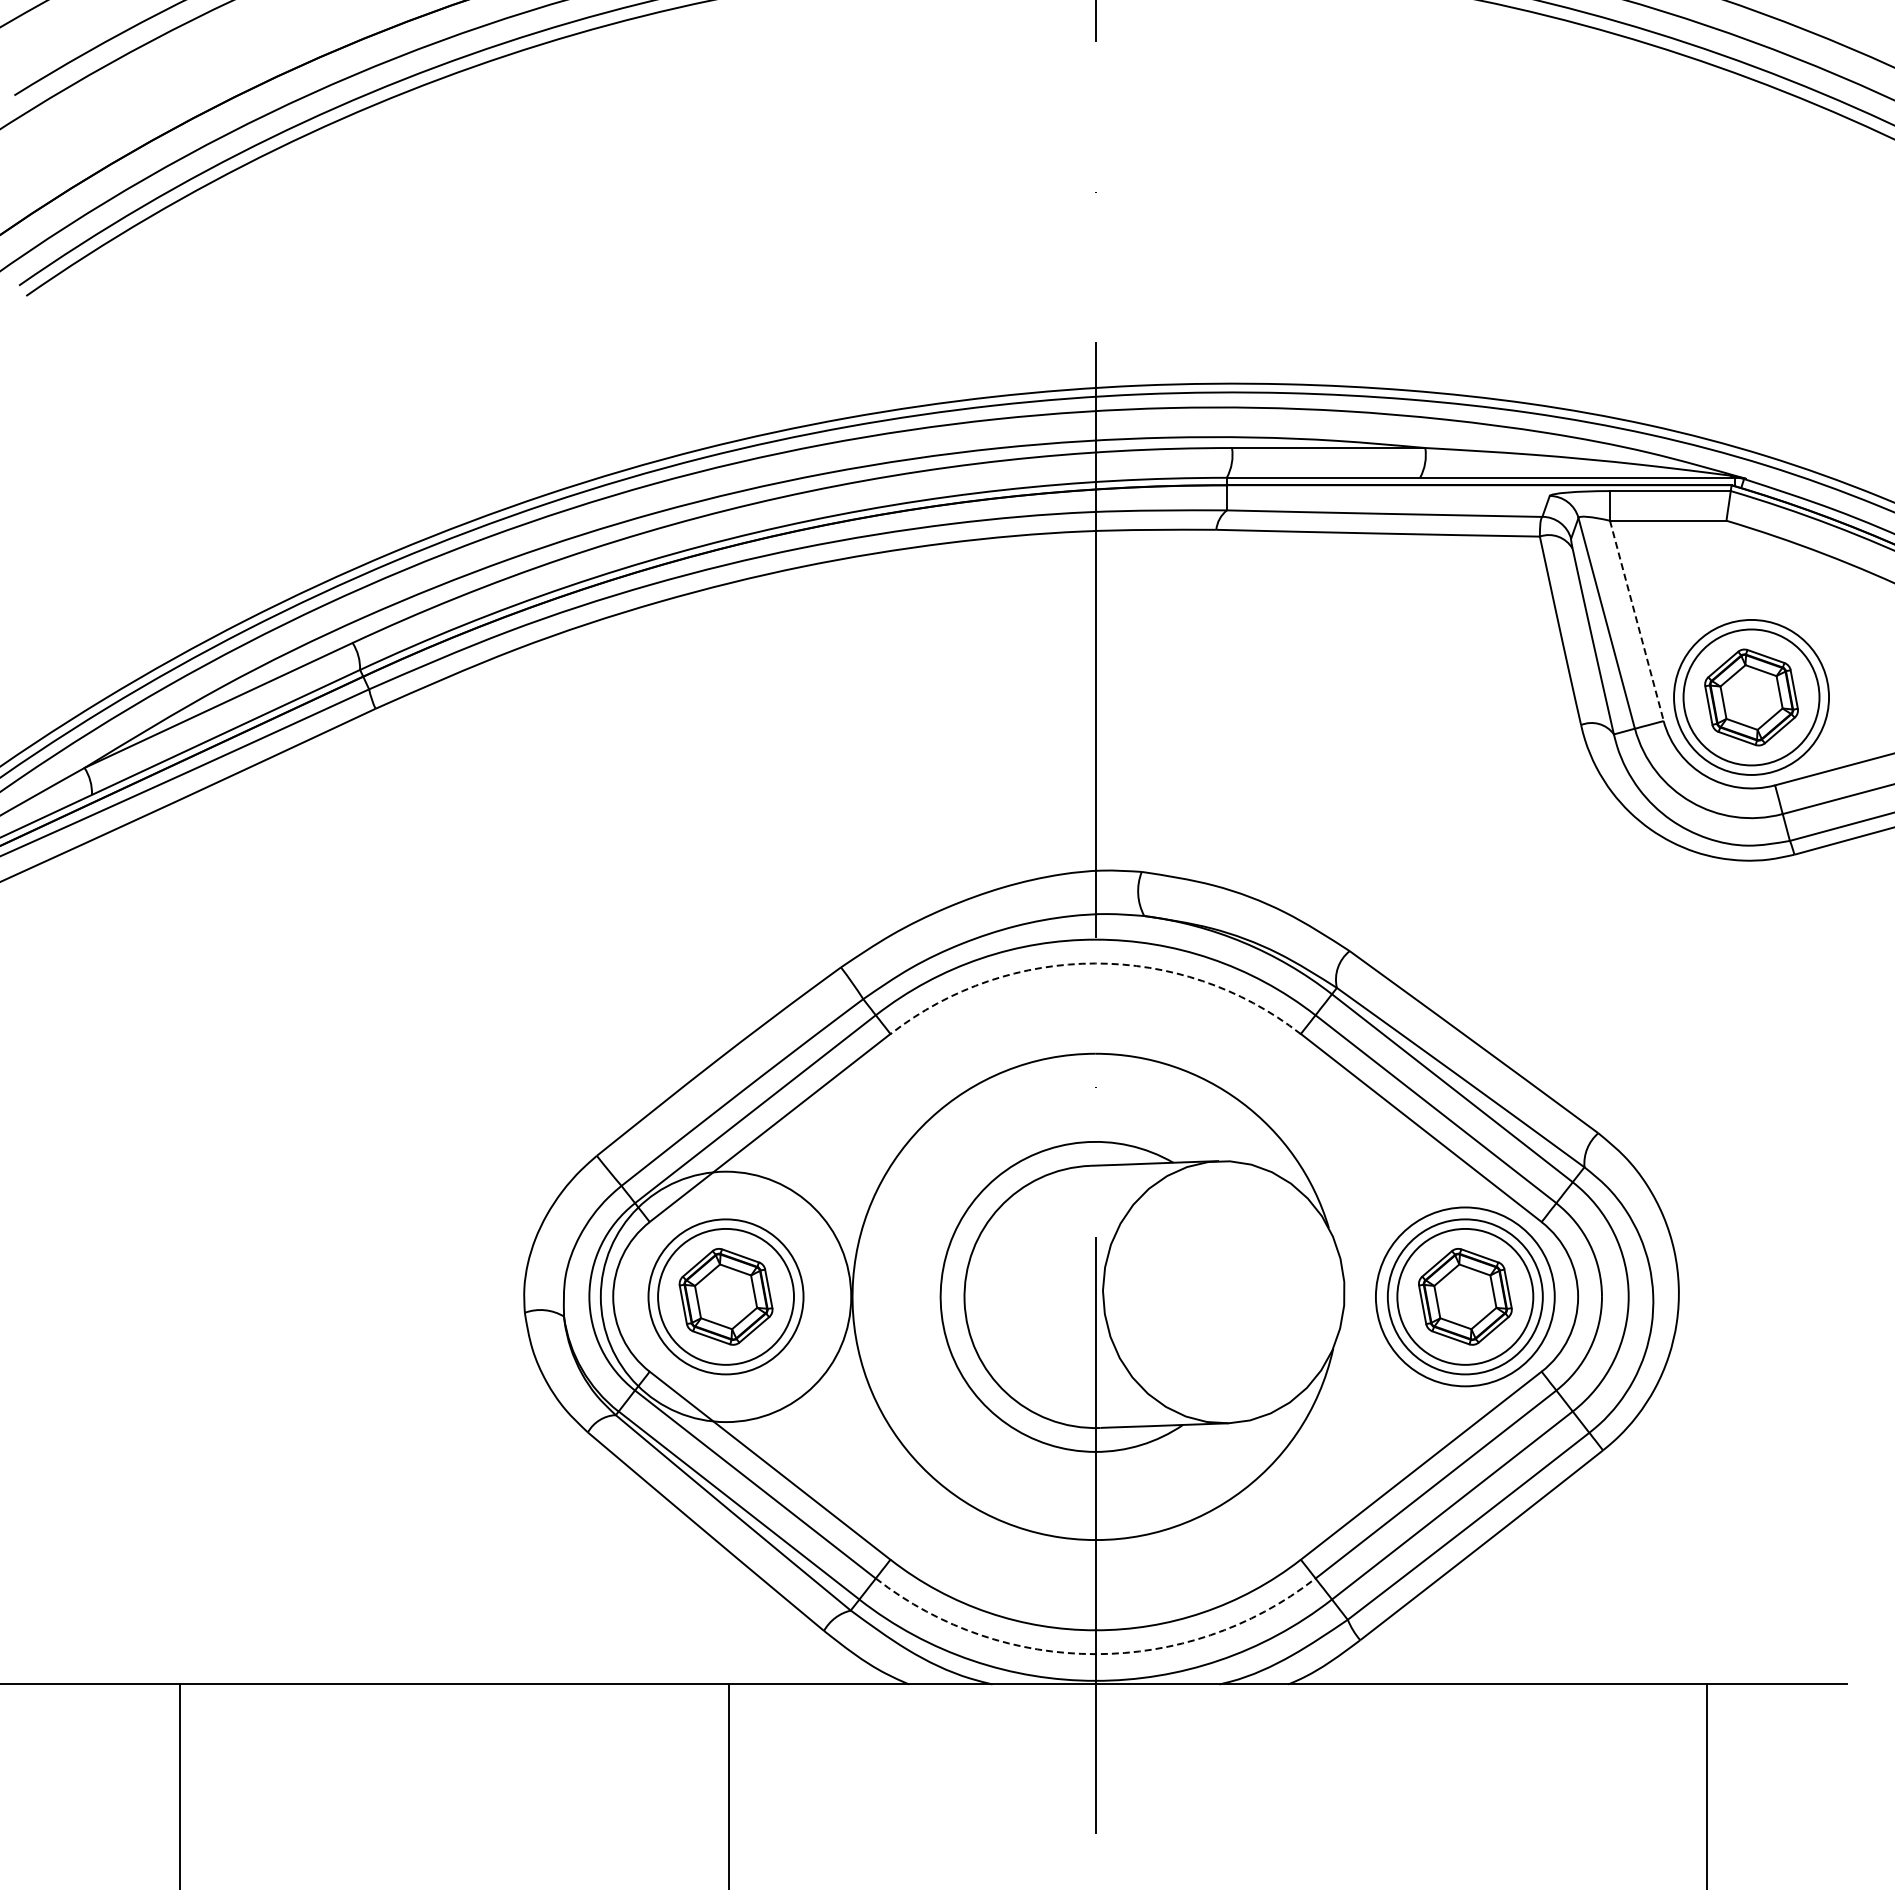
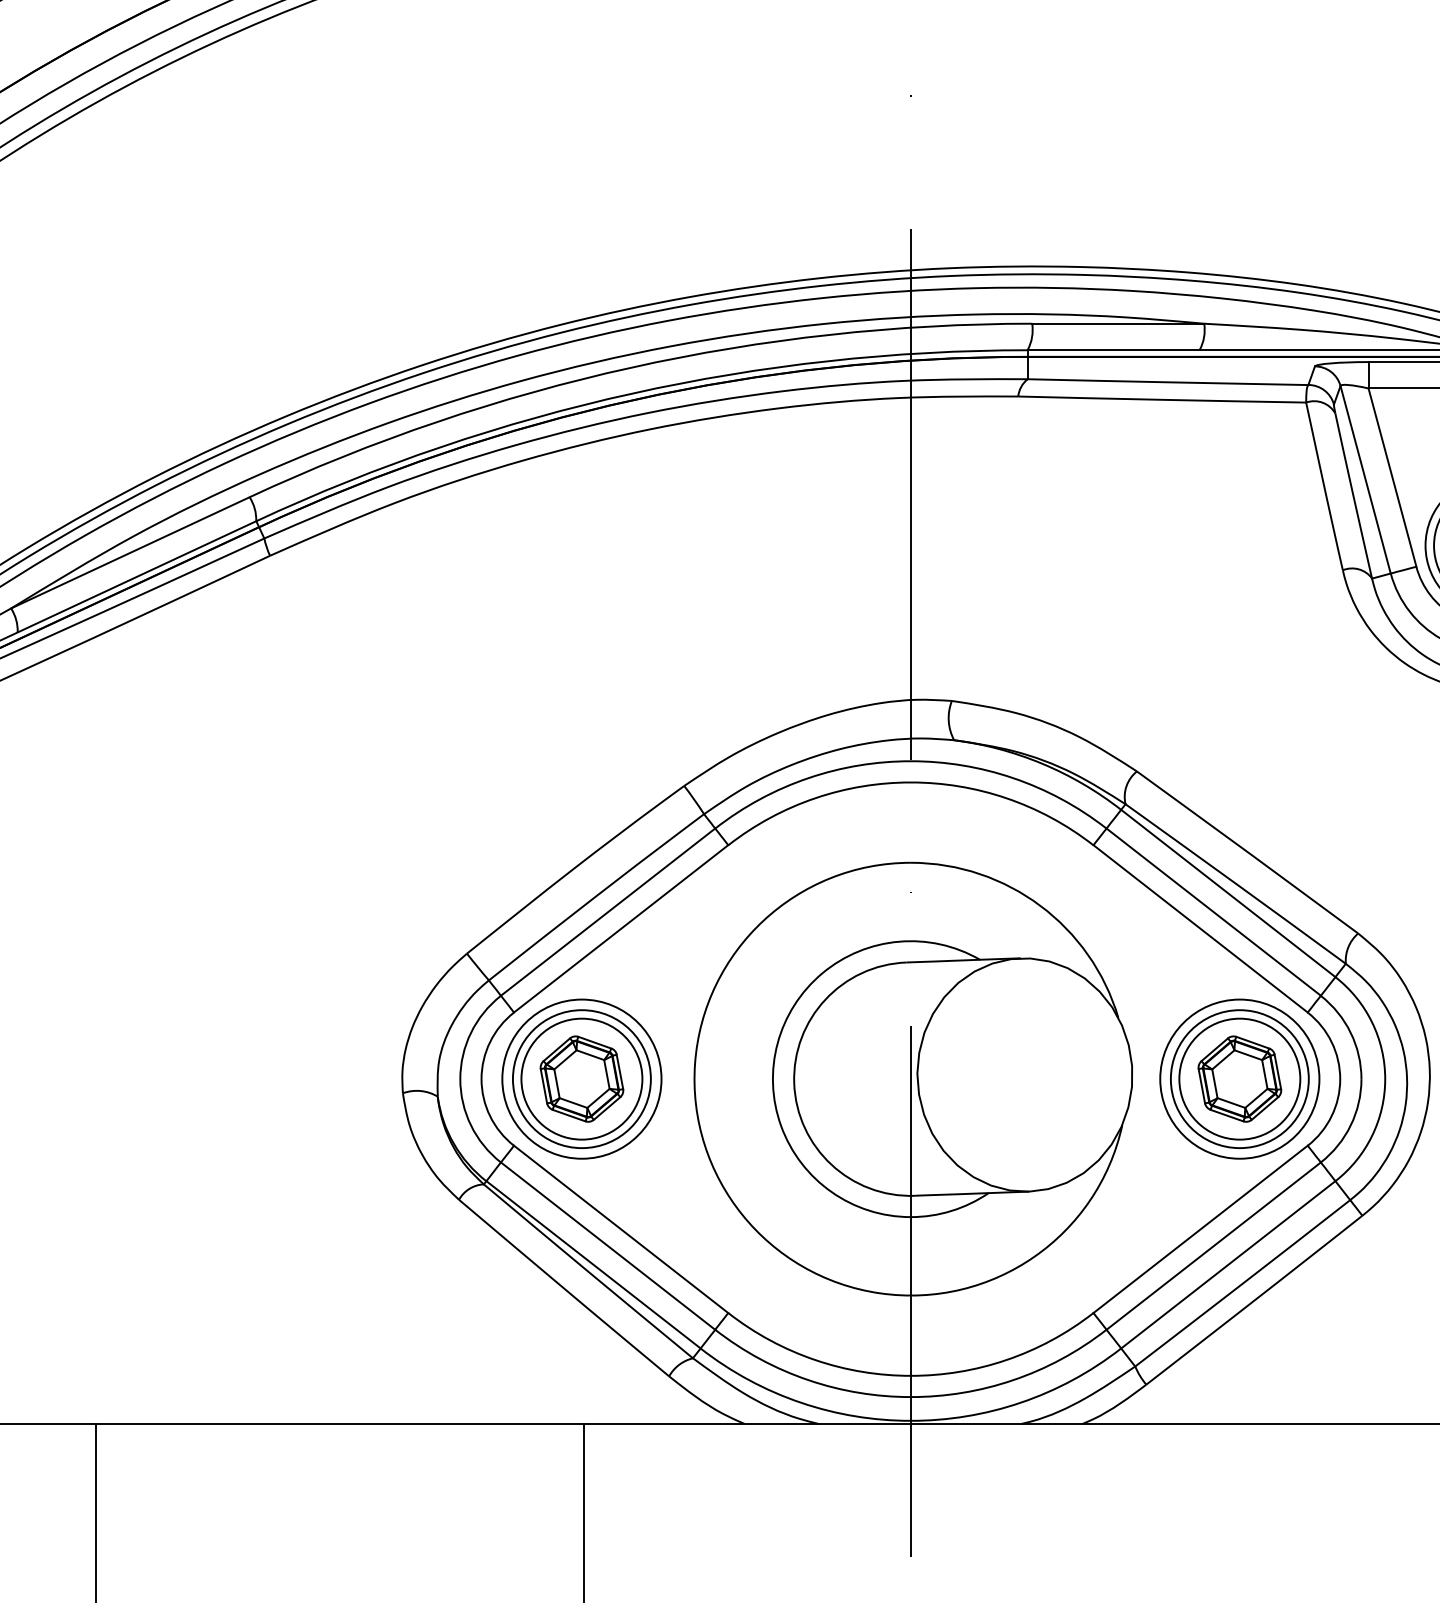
line: (1636, 620) -> (1392, 477), dashed -> solid
arc: (1095, 963) -> (910, 782), dashed -> solid
circle: (725, 1296) -> (581, 1078), size x0.71
arc: (1095, 1654) -> (910, 1397), dashed -> solid

